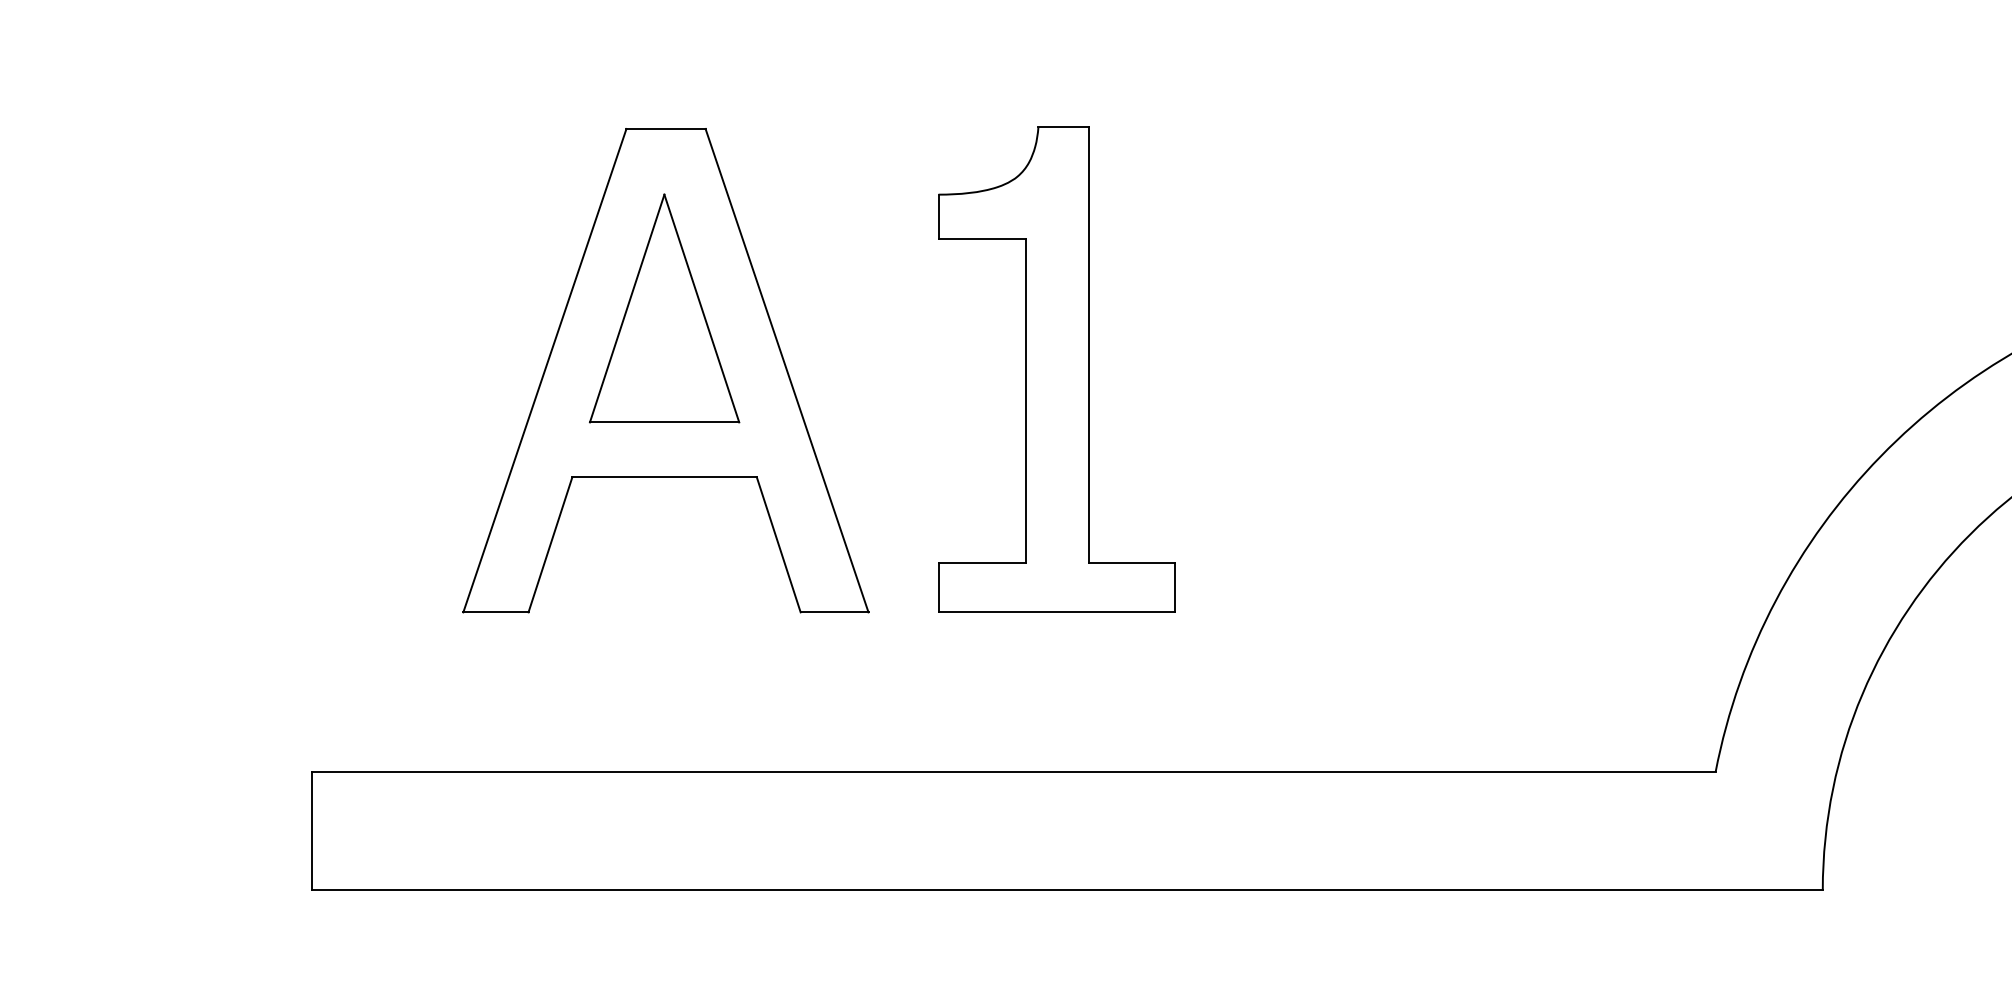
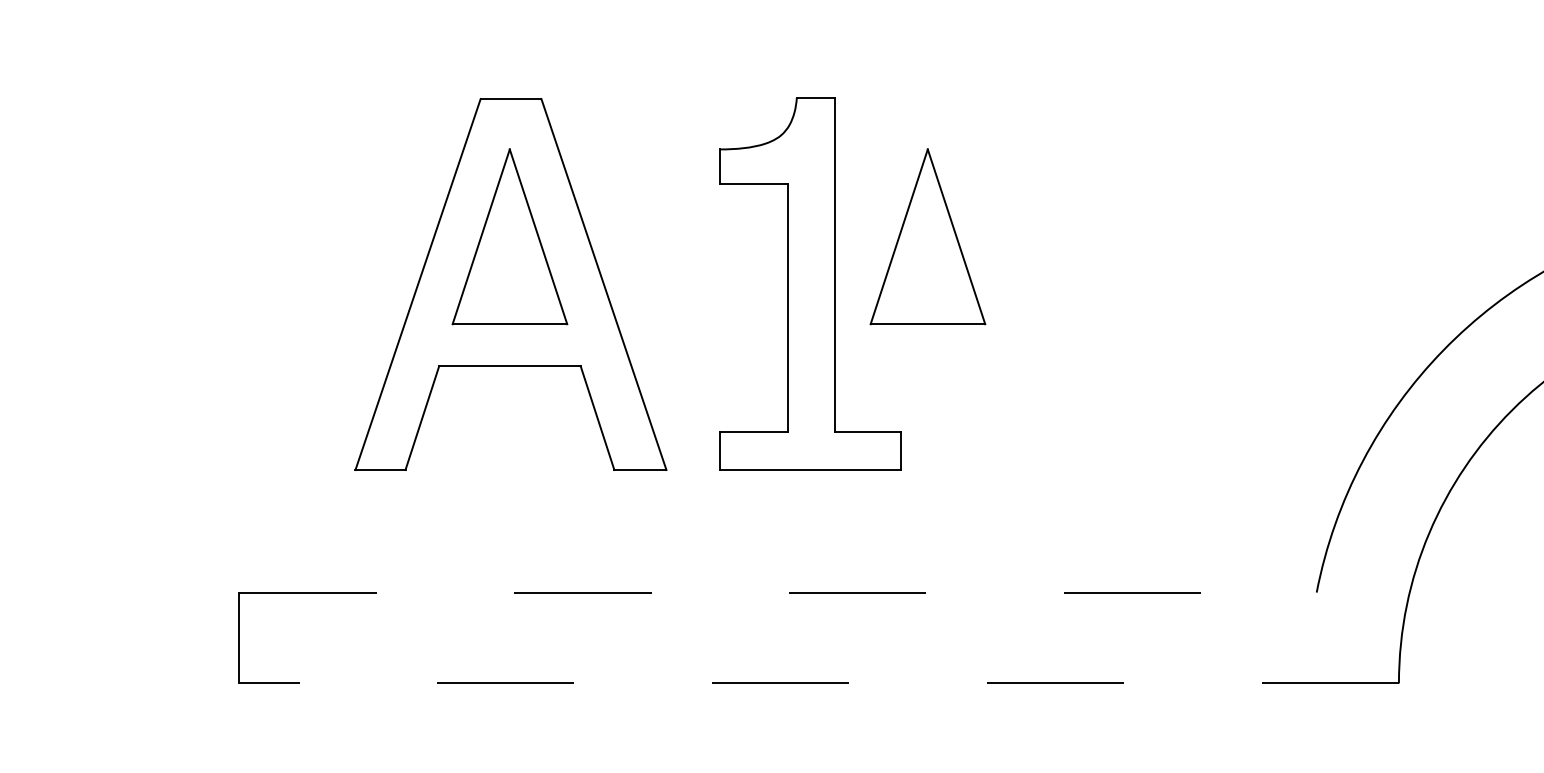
part: (1208, 308) -> (927, 236), added
line: (1014, 771) -> (778, 592), solid -> dashed
line: (1067, 890) -> (819, 683), solid -> dashed

